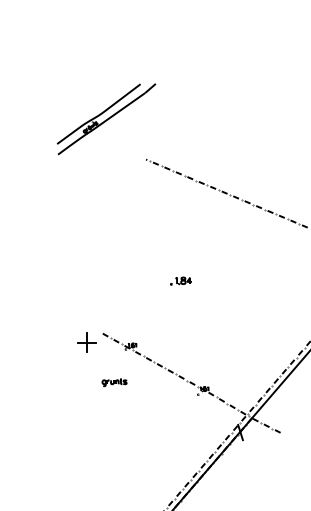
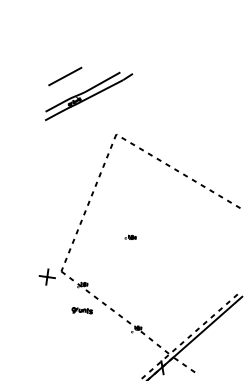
line: (74, 98) -> (64, 76), added
line: (124, 246) -> (88, 202), added
part: (180, 280) -> (130, 236), size x0.62
part: (114, 382) -> (82, 310), moved

